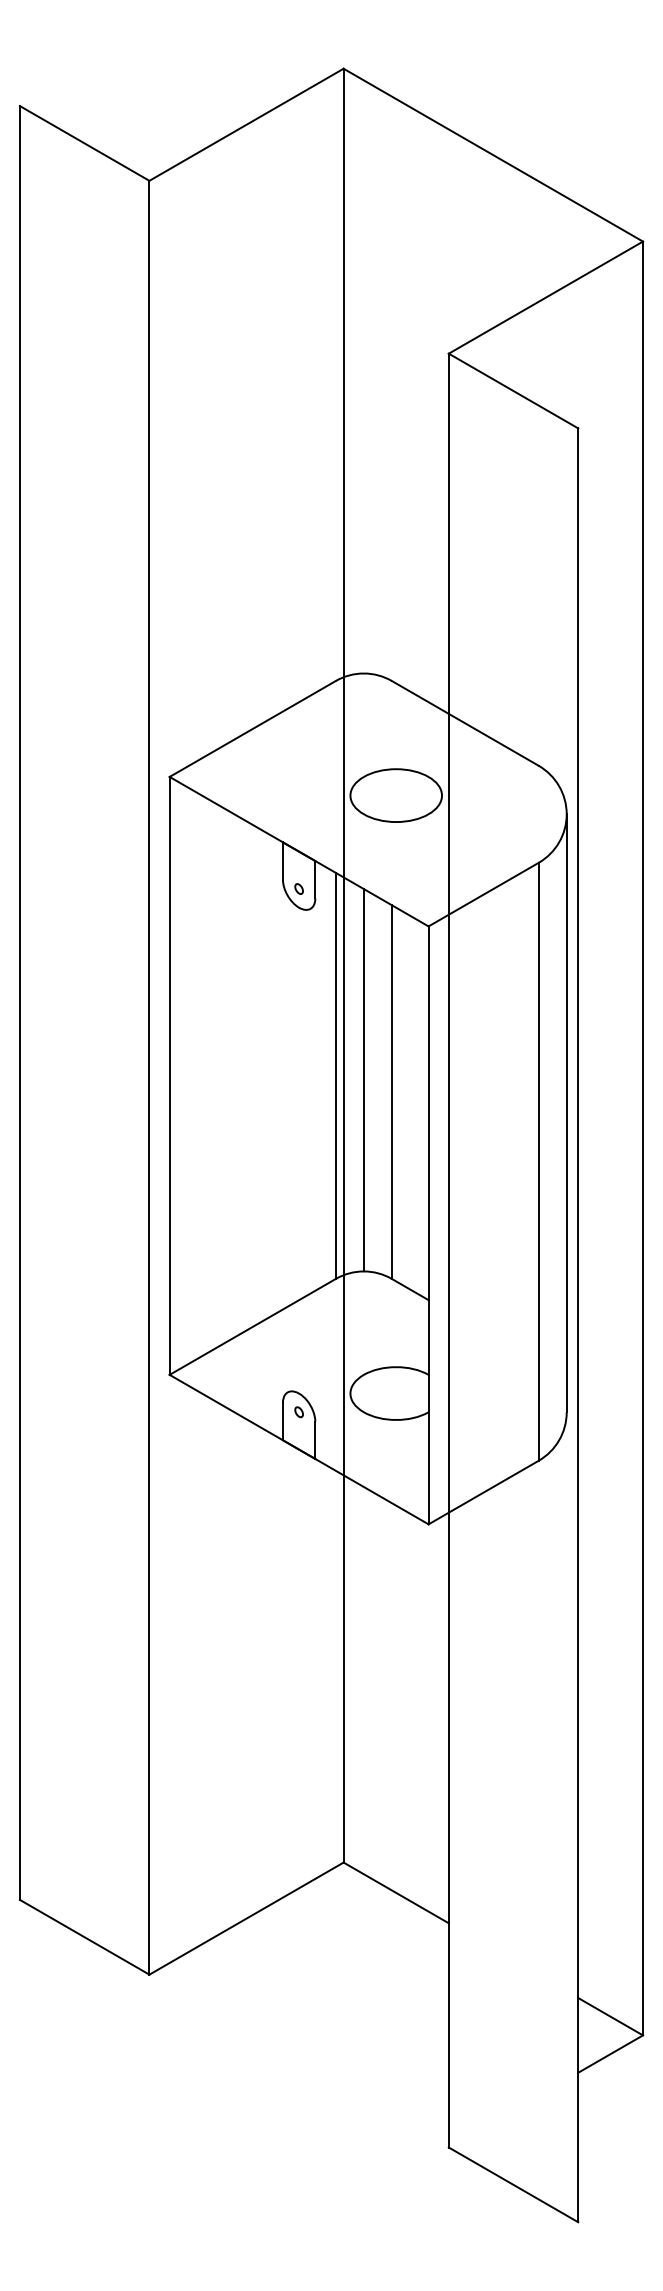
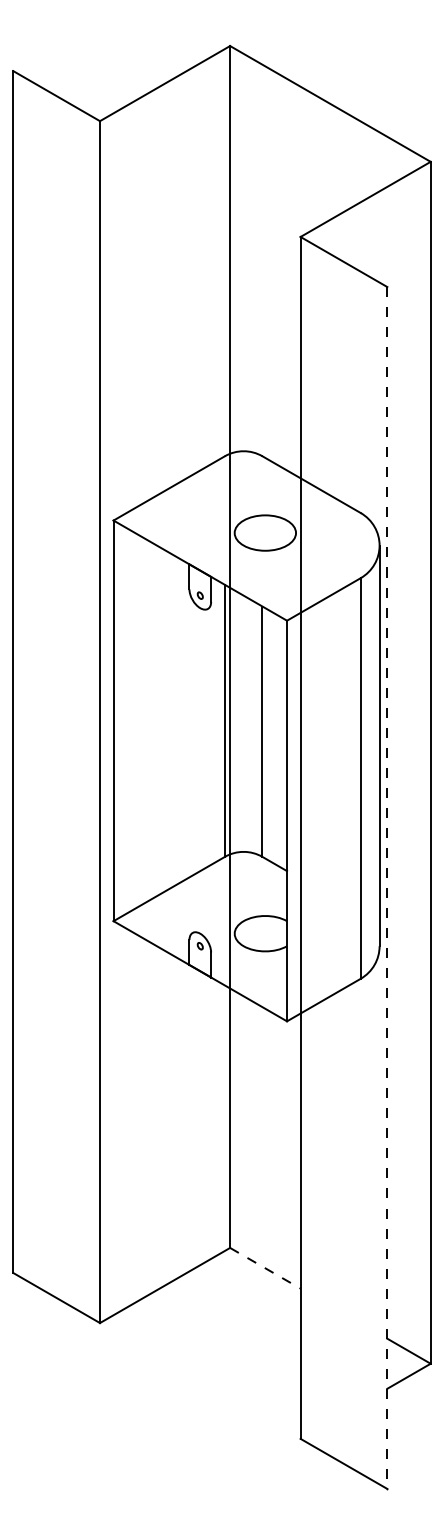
line: (363, 1079) -> (243, 723), removed
line: (578, 1326) -> (387, 888), solid -> dashed
line: (396, 1893) -> (265, 1268), solid -> dashed

